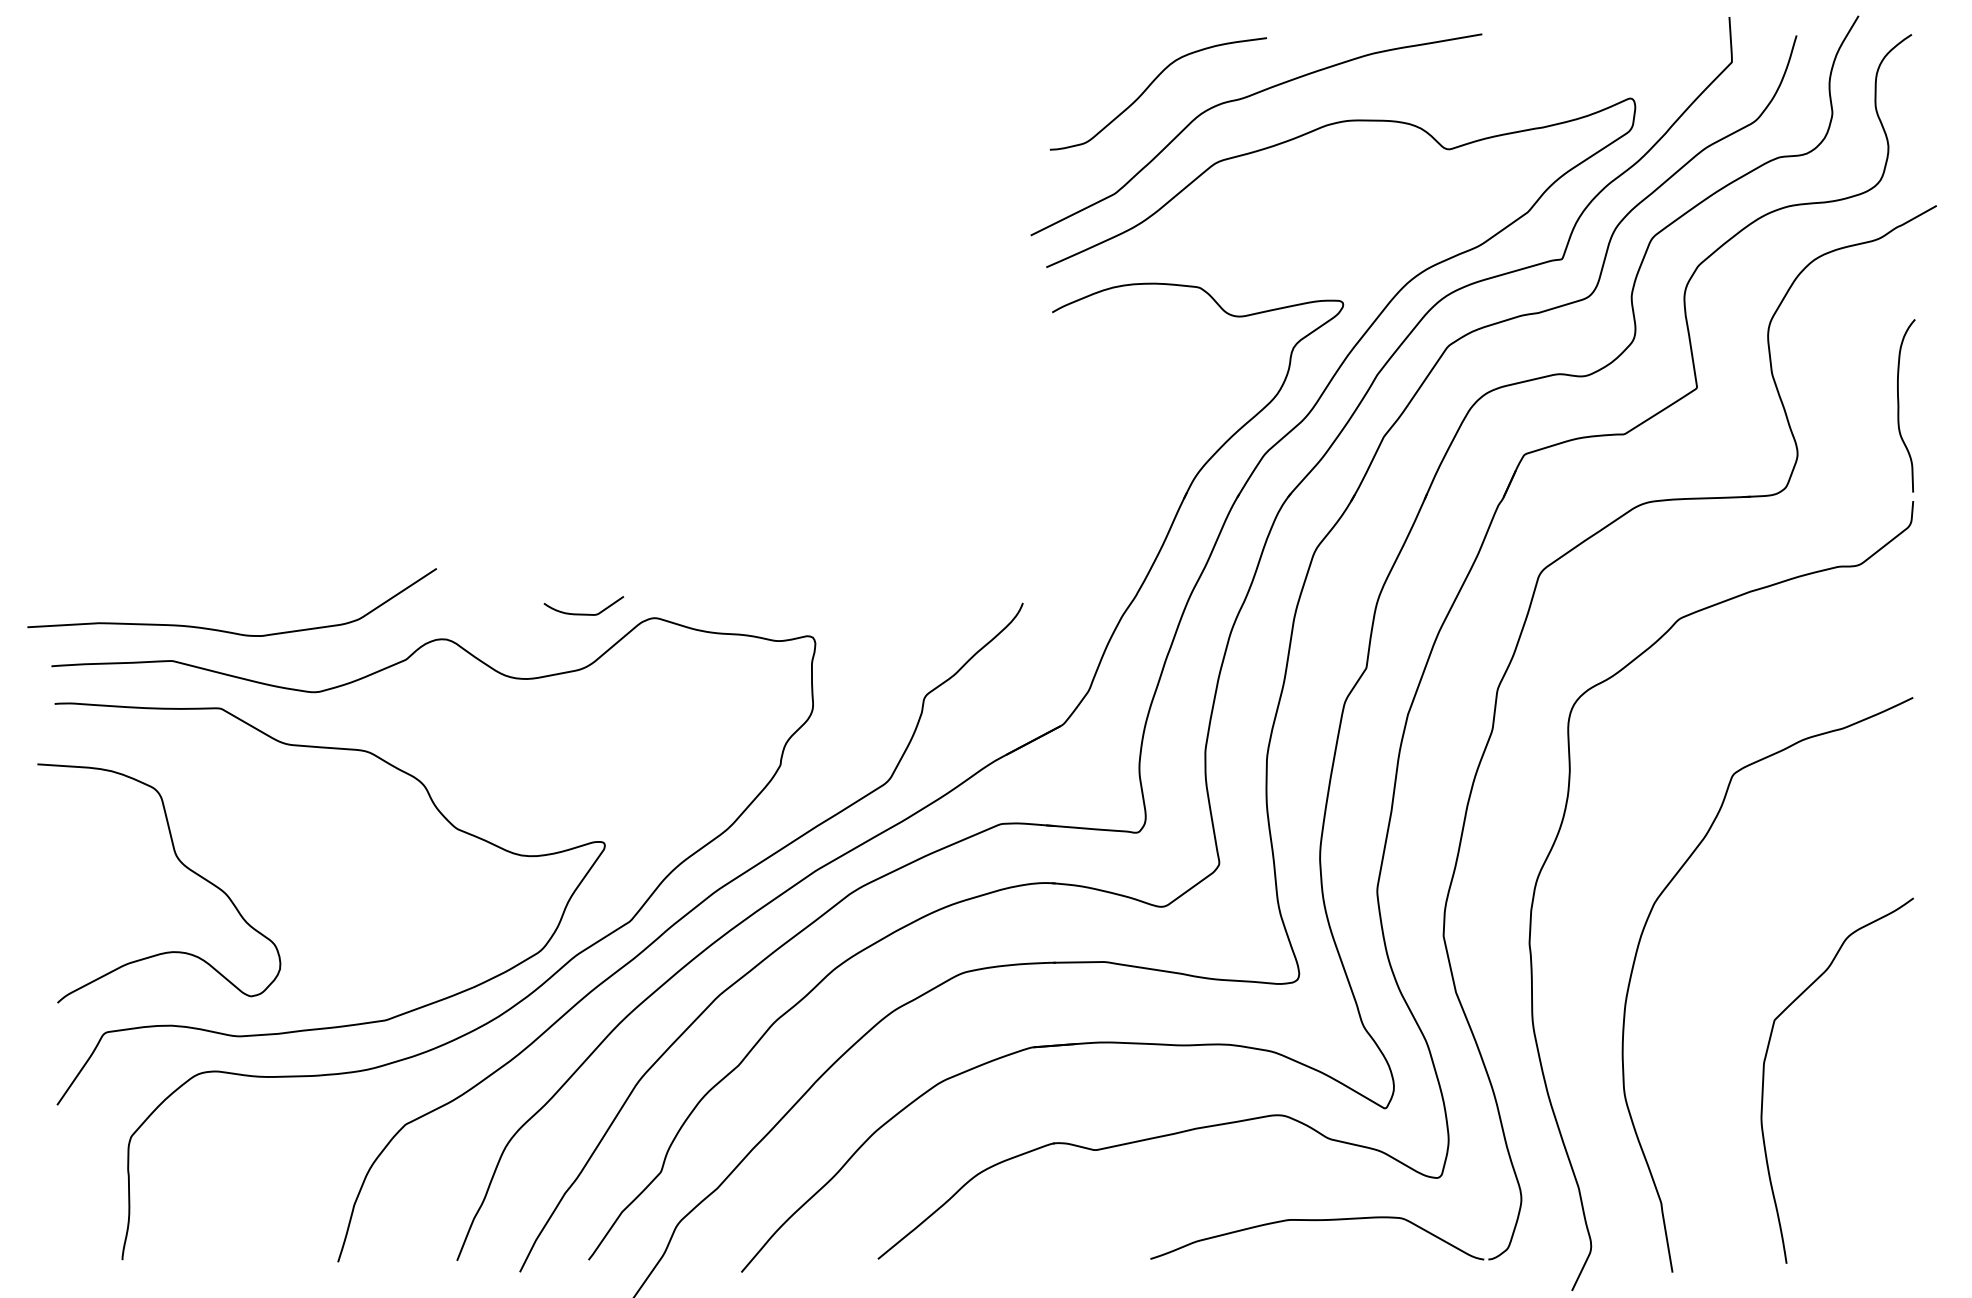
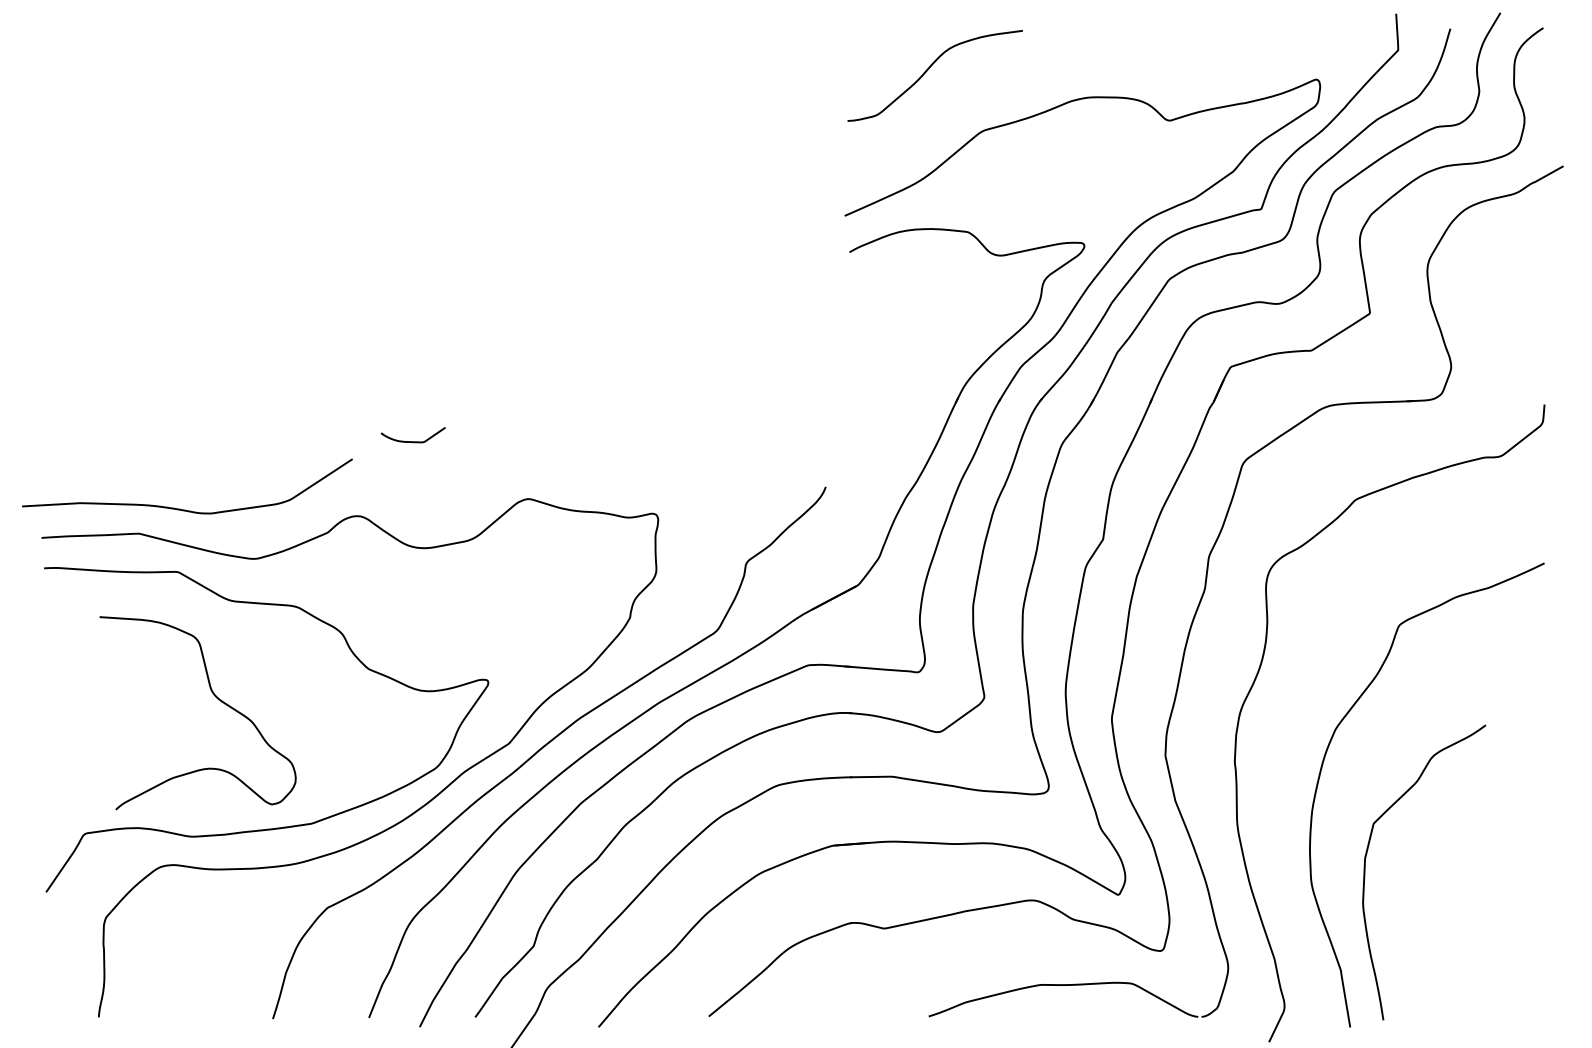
curve: (1243, 99) -> (1003, 80), removed
curve: (1899, 405) -> (1533, 327), removed
curve: (583, 613) -> (412, 441), moved
curve: (180, 862) -> (215, 696), moved
curve: (1764, 1080) -> (1365, 872), moved

